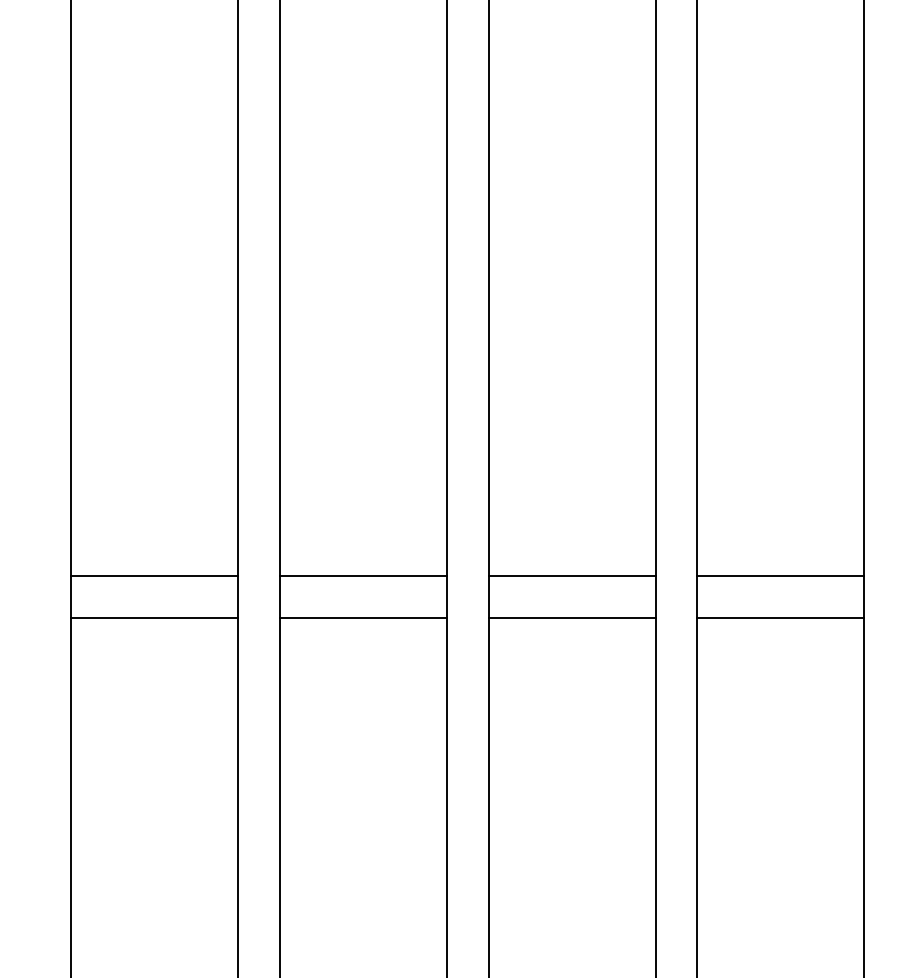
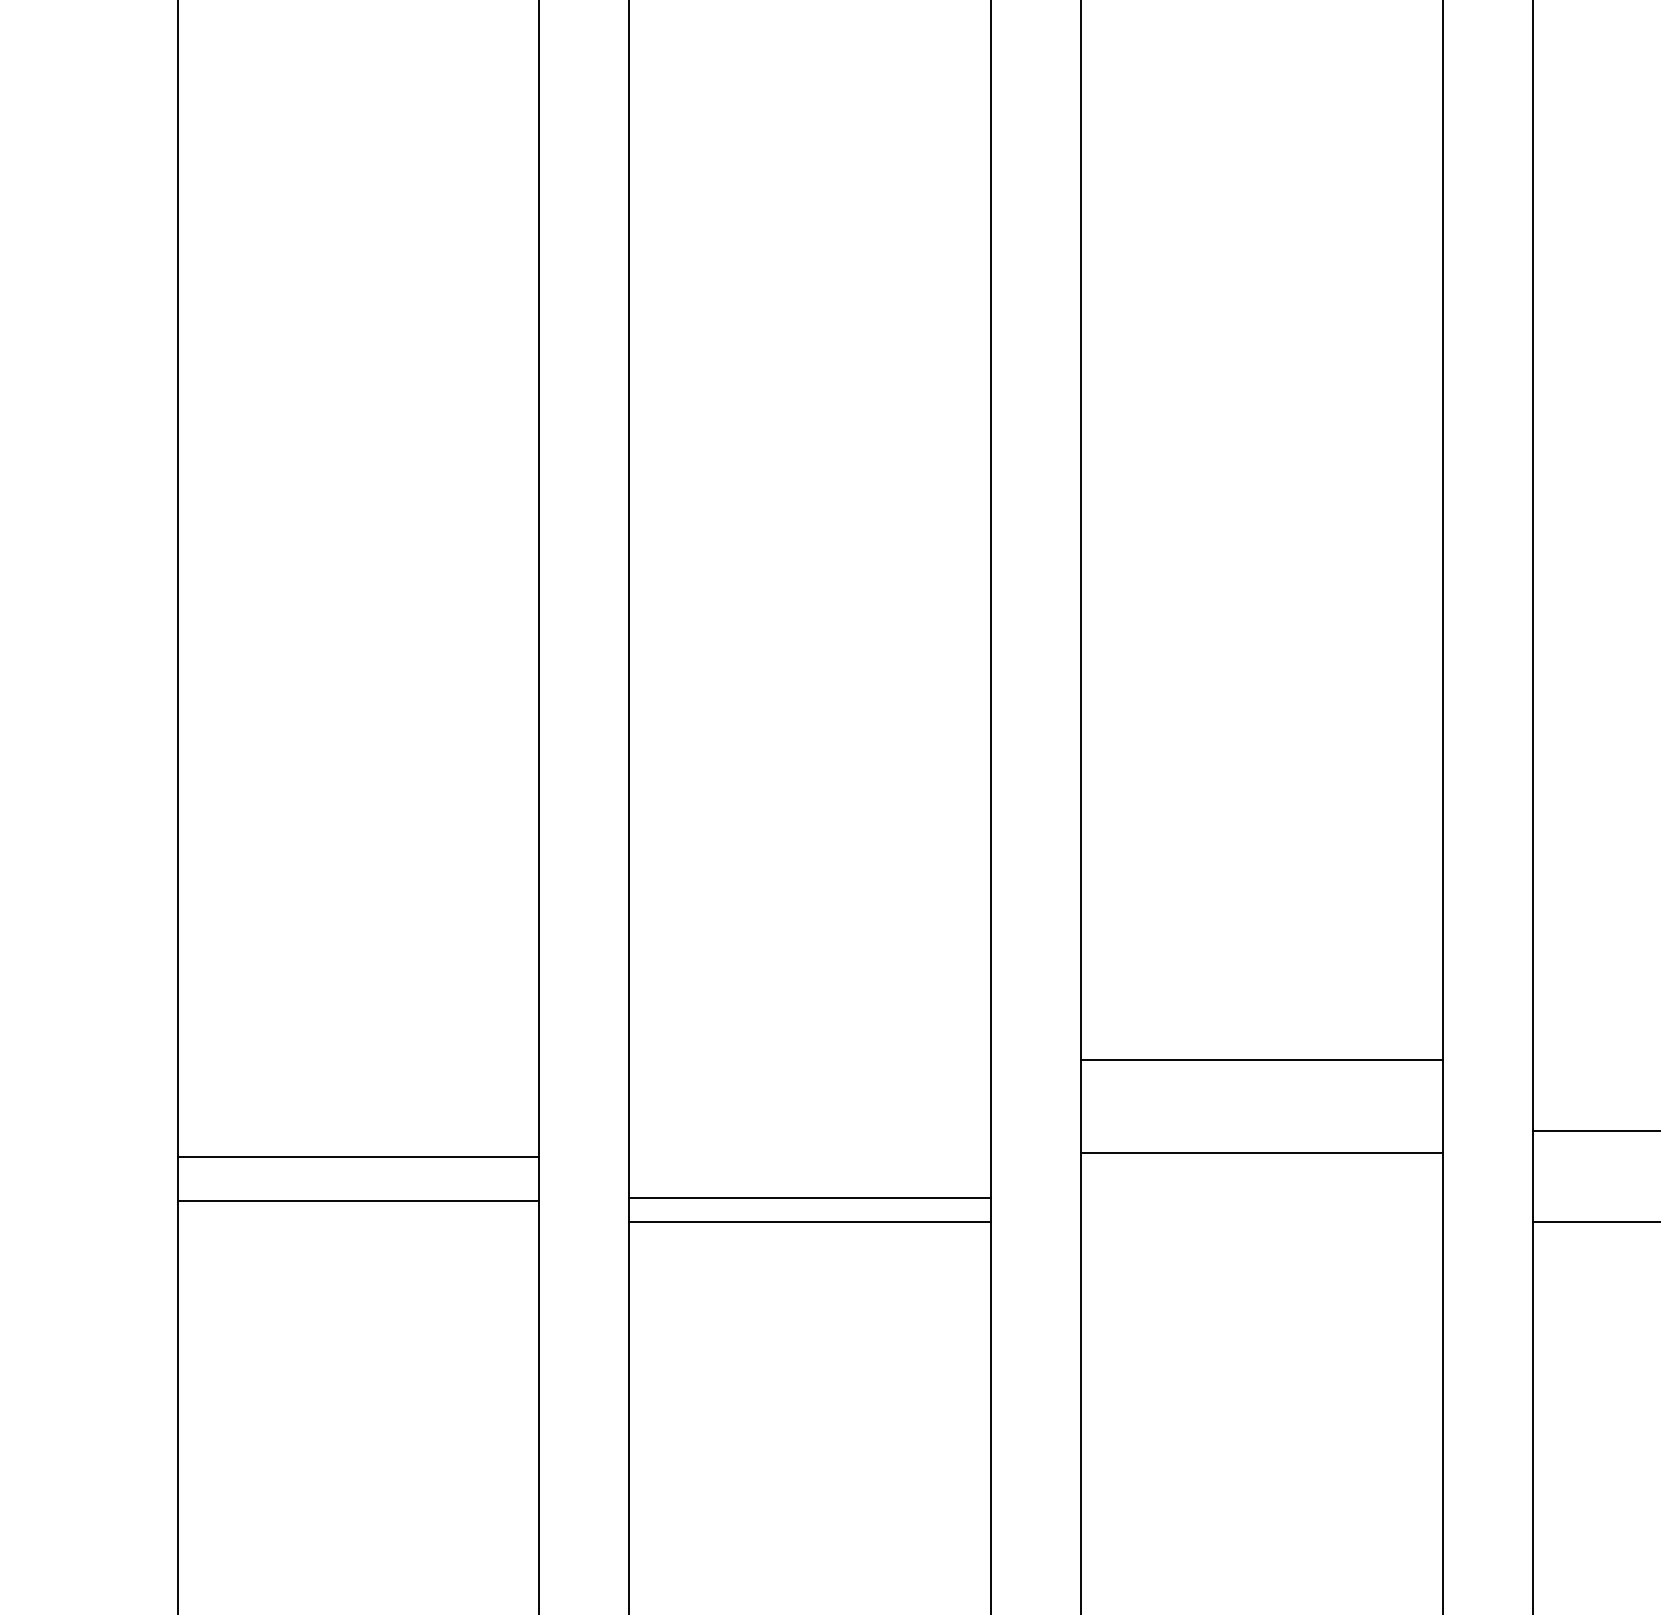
line: (153, 575) -> (356, 1199), moved
line: (362, 575) -> (808, 1197), moved
line: (571, 575) -> (1260, 1059), moved
line: (153, 617) -> (356, 1156), moved
line: (571, 617) -> (1260, 1152), moved

